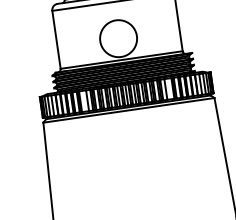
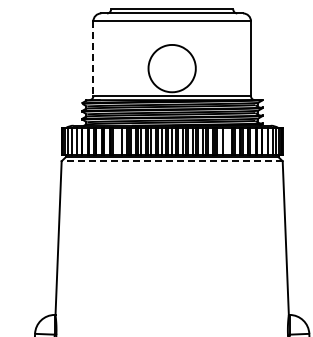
line: (56, 40) -> (93, 59), solid -> dashed
line: (129, 110) -> (172, 161), solid -> dashed

